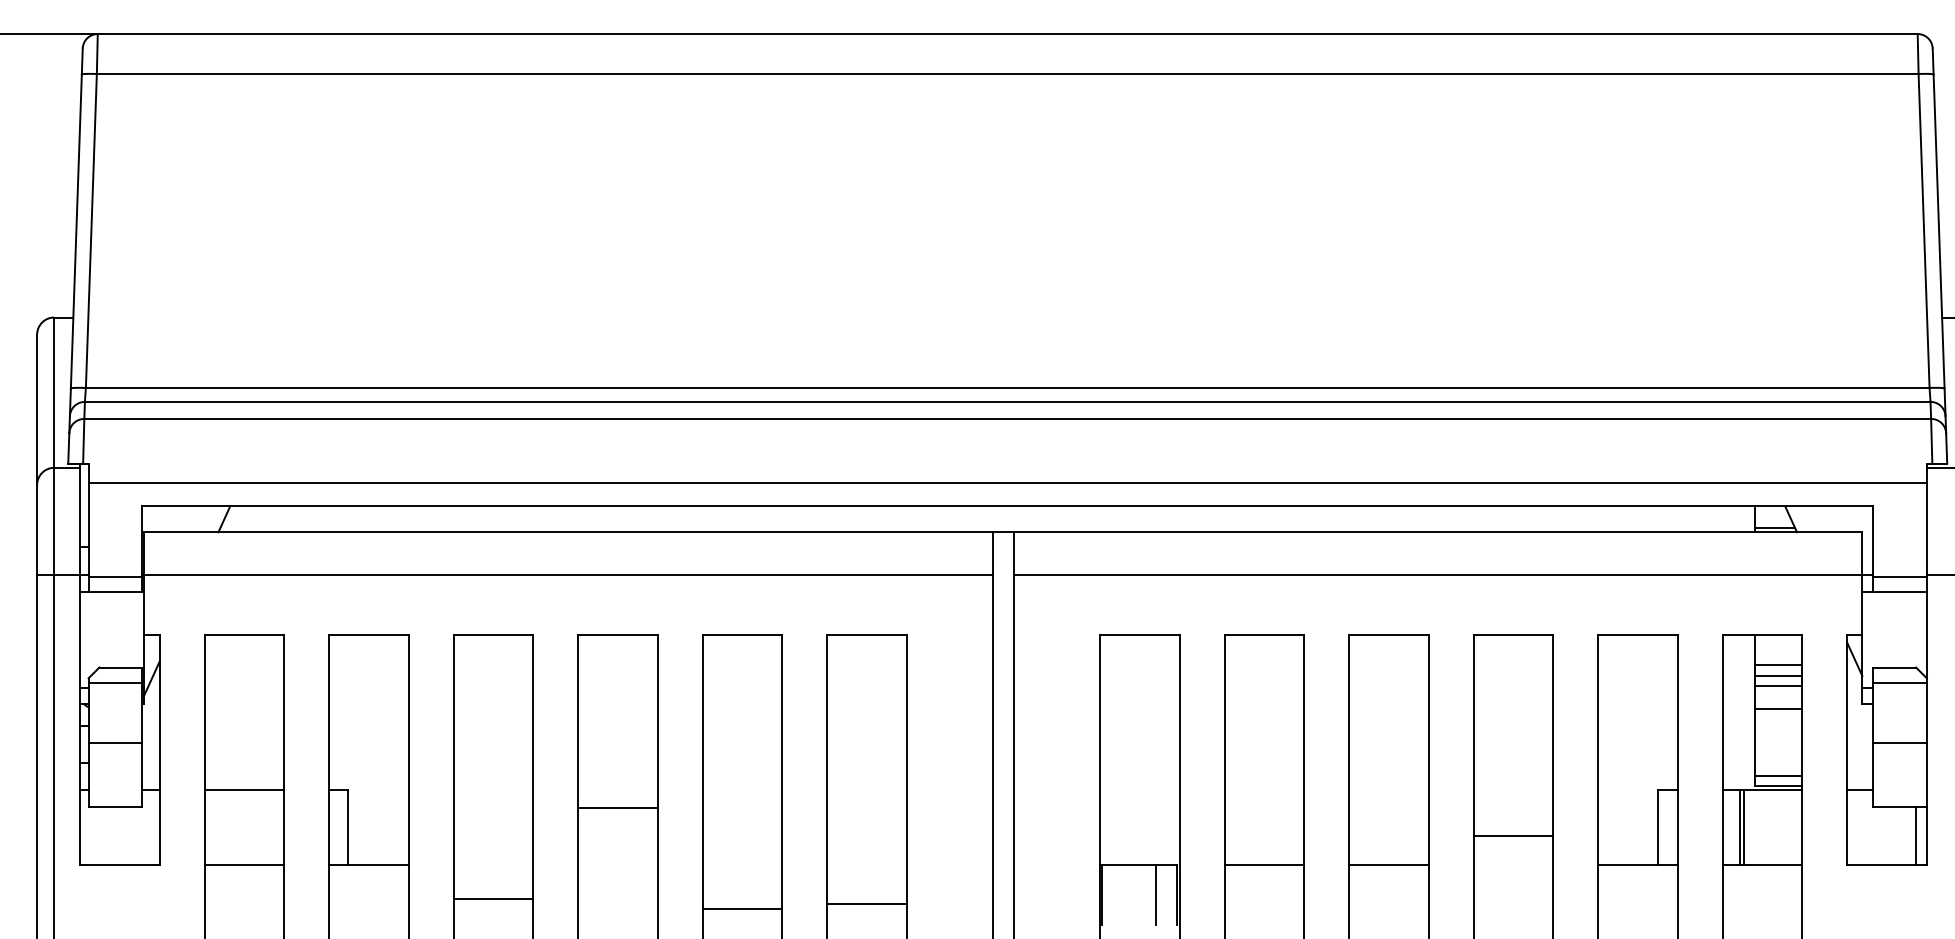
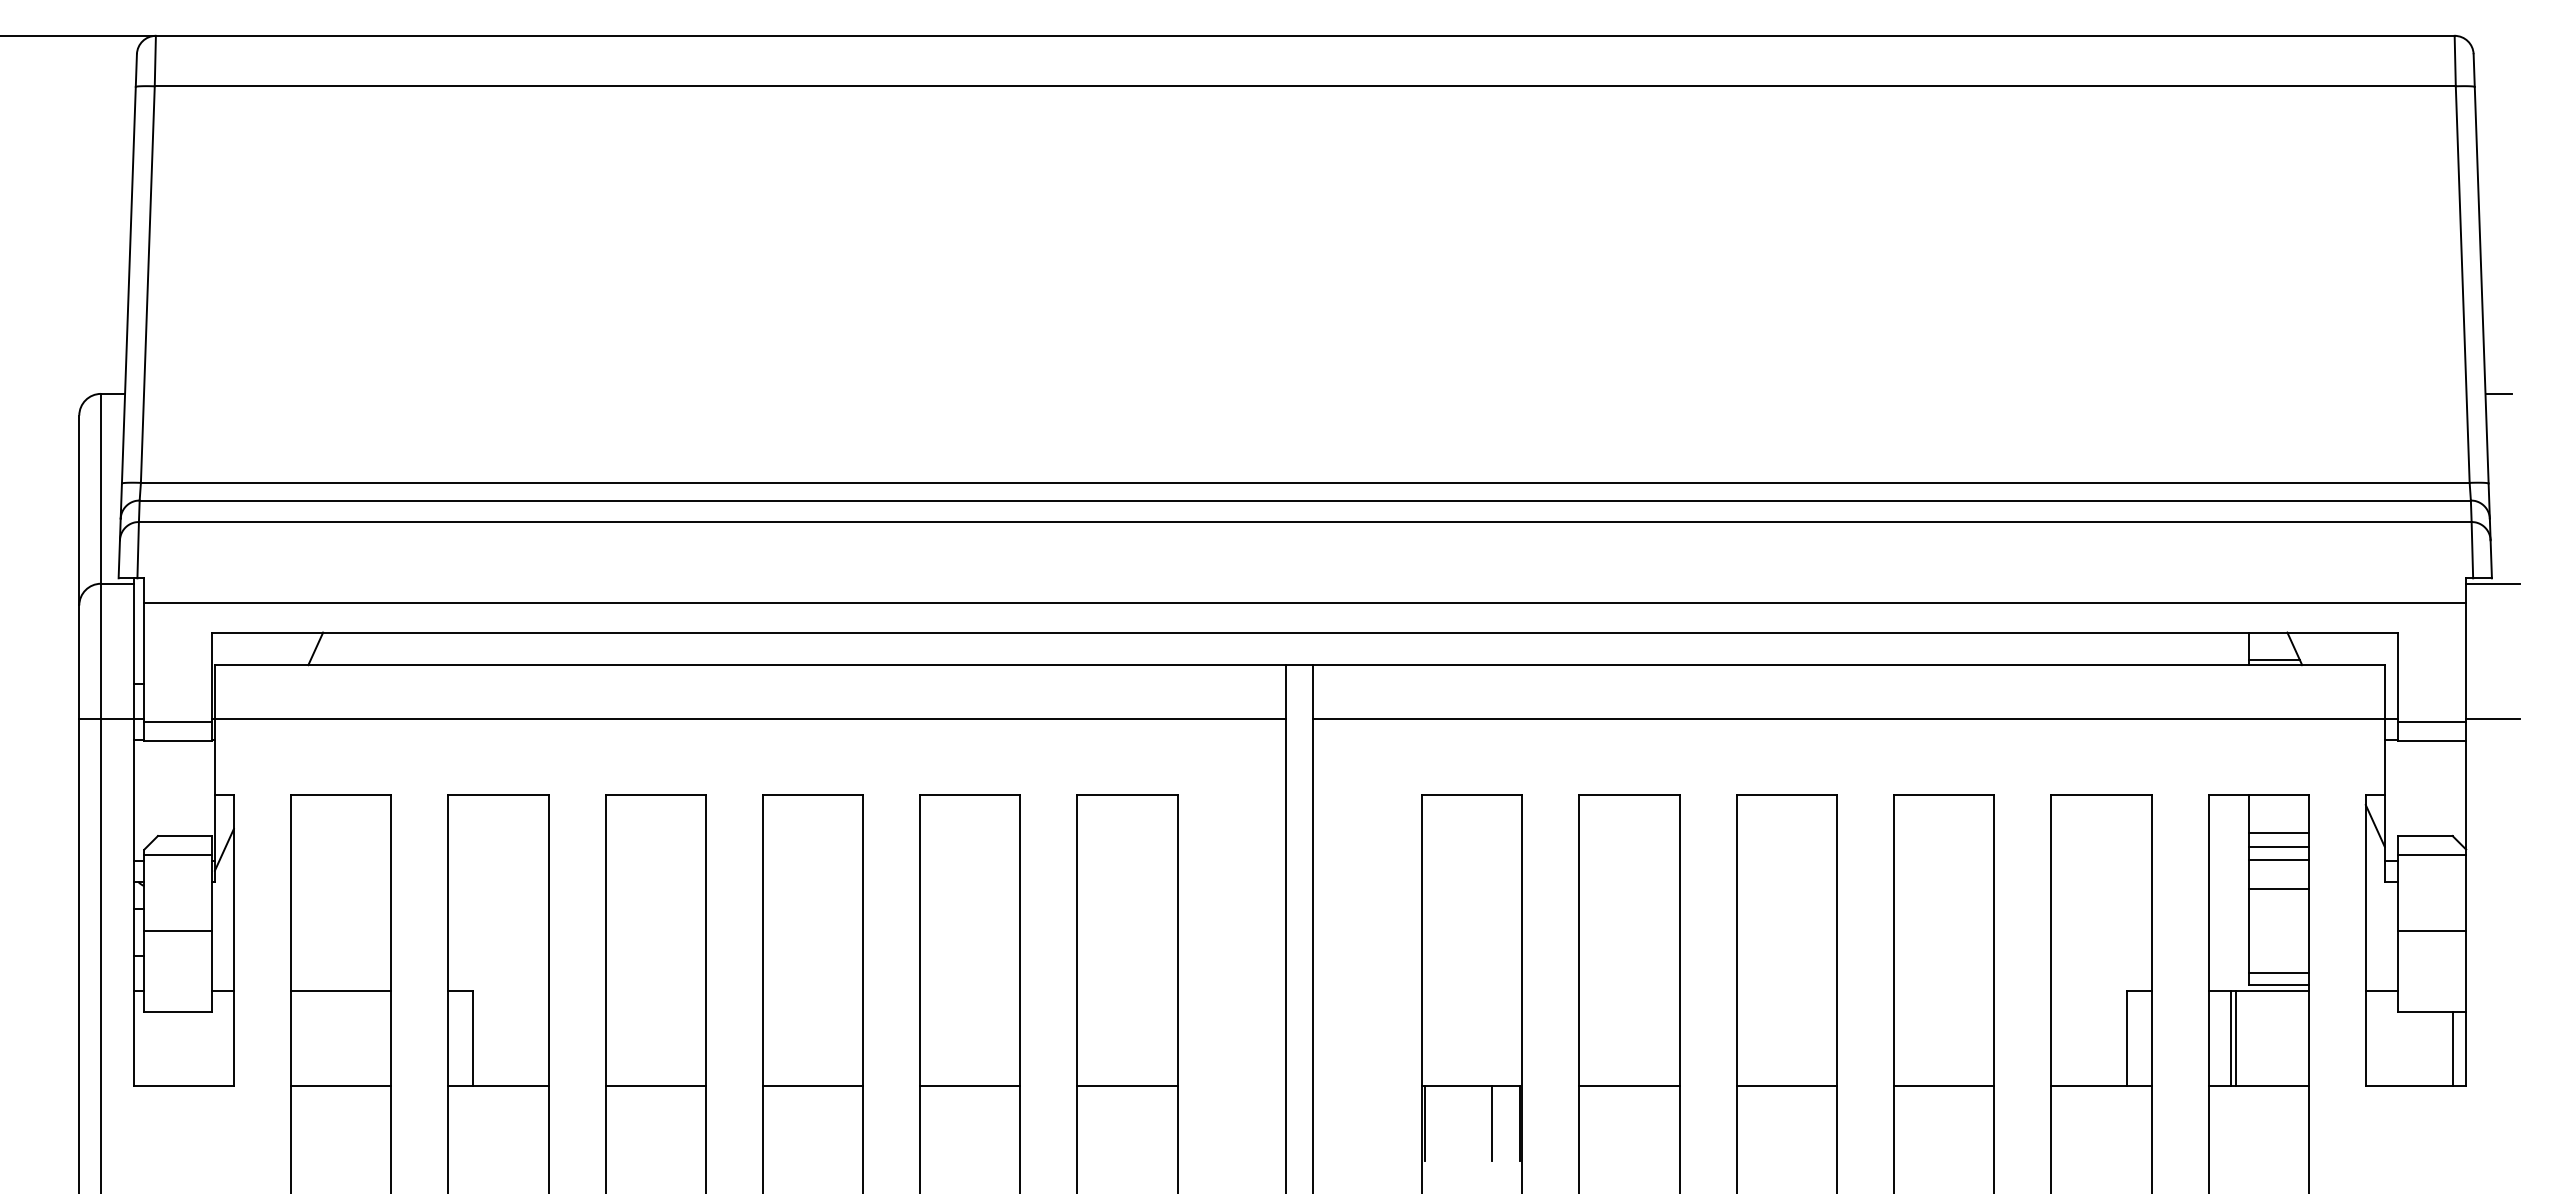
line: (617, 808) -> (812, 1085), moved
line: (1513, 835) -> (1943, 1085), moved
line: (493, 899) -> (655, 1085), moved
line: (866, 903) -> (1127, 1085), moved
line: (742, 908) -> (970, 1085), moved

